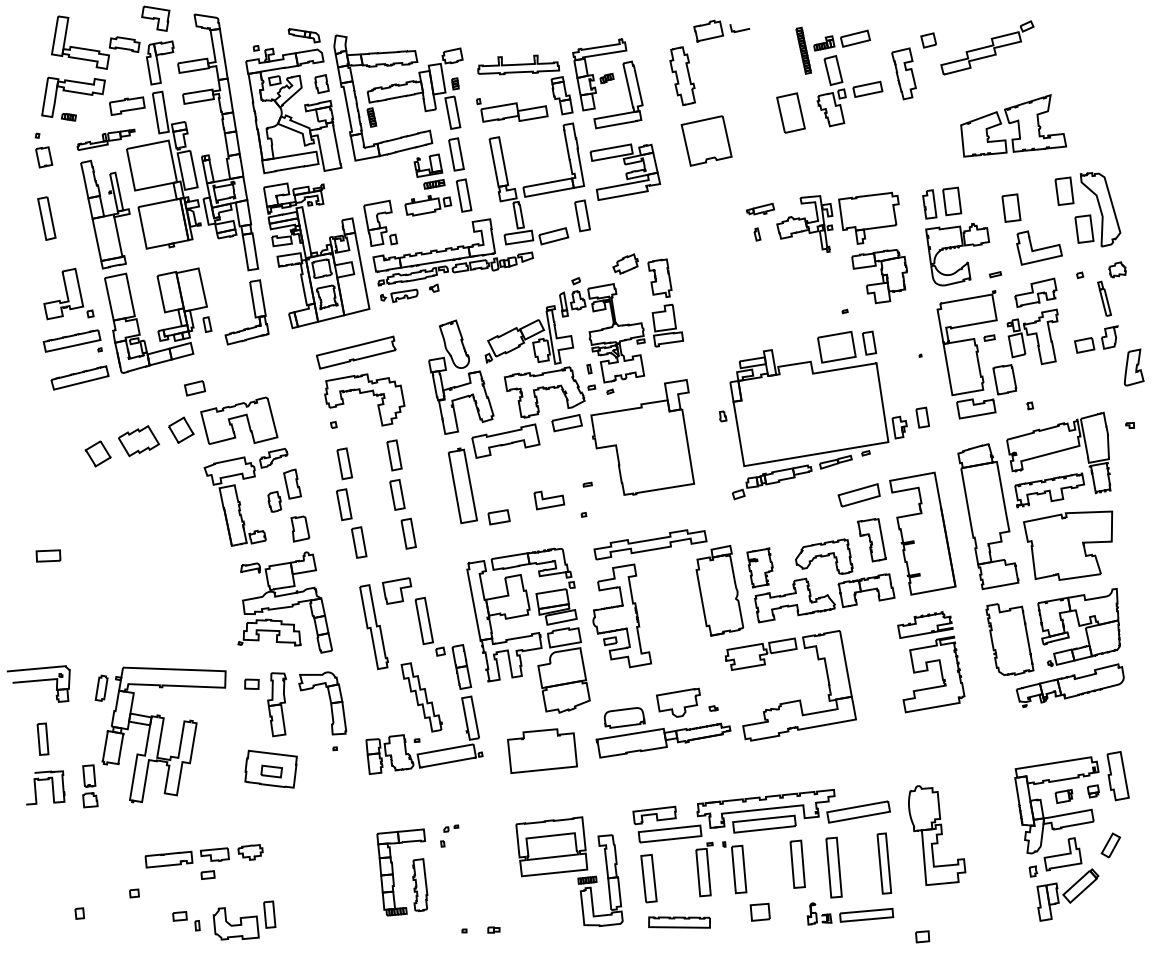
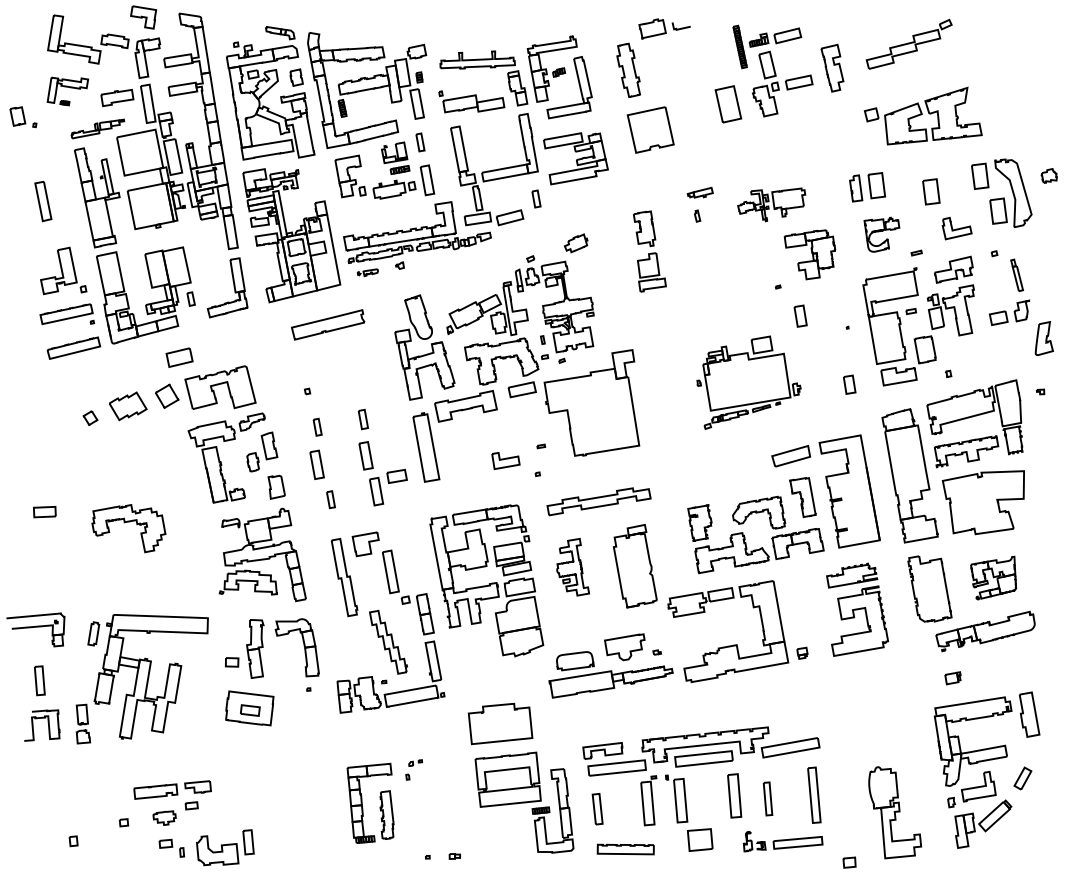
part: (928, 40) -> (871, 114), moved
part: (73, 98) -> (67, 90), size x0.7
part: (456, 154) -> (420, 142), size x0.6
part: (44, 157) -> (18, 116), moved
part: (582, 215) -> (536, 198), size x0.6
part: (837, 221) -> (771, 204), size x0.6
part: (380, 222) -> (350, 175), moved
part: (1039, 247) -> (957, 228), size x0.7
part: (957, 254) -> (881, 234), size x0.6
part: (1117, 269) -> (1049, 175), moved
part: (399, 295) -> (367, 272), size x0.6
part: (665, 302) -> (649, 251), moved
part: (195, 388) -> (180, 357), size x1.4
part: (364, 399) -> (128, 528), moved
part: (813, 415) -> (749, 382), size x0.6
part: (97, 453) -> (89, 417), size x0.6
part: (394, 455) -> (363, 419), size x0.7
part: (344, 463) -> (317, 426), size x0.6
part: (498, 517) -> (396, 476), moved
part: (359, 542) -> (331, 499), size x0.6
part: (719, 590) -> (634, 565), moved
part: (622, 615) -> (573, 566), size x0.6
part: (1078, 627) -> (993, 577), size x0.6
part: (251, 683) -> (231, 661), moved
part: (542, 750) -> (500, 723), moved
part: (1093, 791) -> (802, 653), moved
part: (1063, 796) -> (952, 678), moved
part: (937, 835) -> (895, 812), moved
part: (250, 852) -> (164, 818), moved
part: (833, 867) -> (767, 798), size x0.6
part: (648, 878) -> (597, 808), size x0.7
part: (759, 912) -> (699, 840), size x1.4

